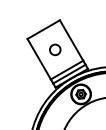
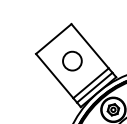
circle: (54, 49) -> (71, 60), size x1.43

